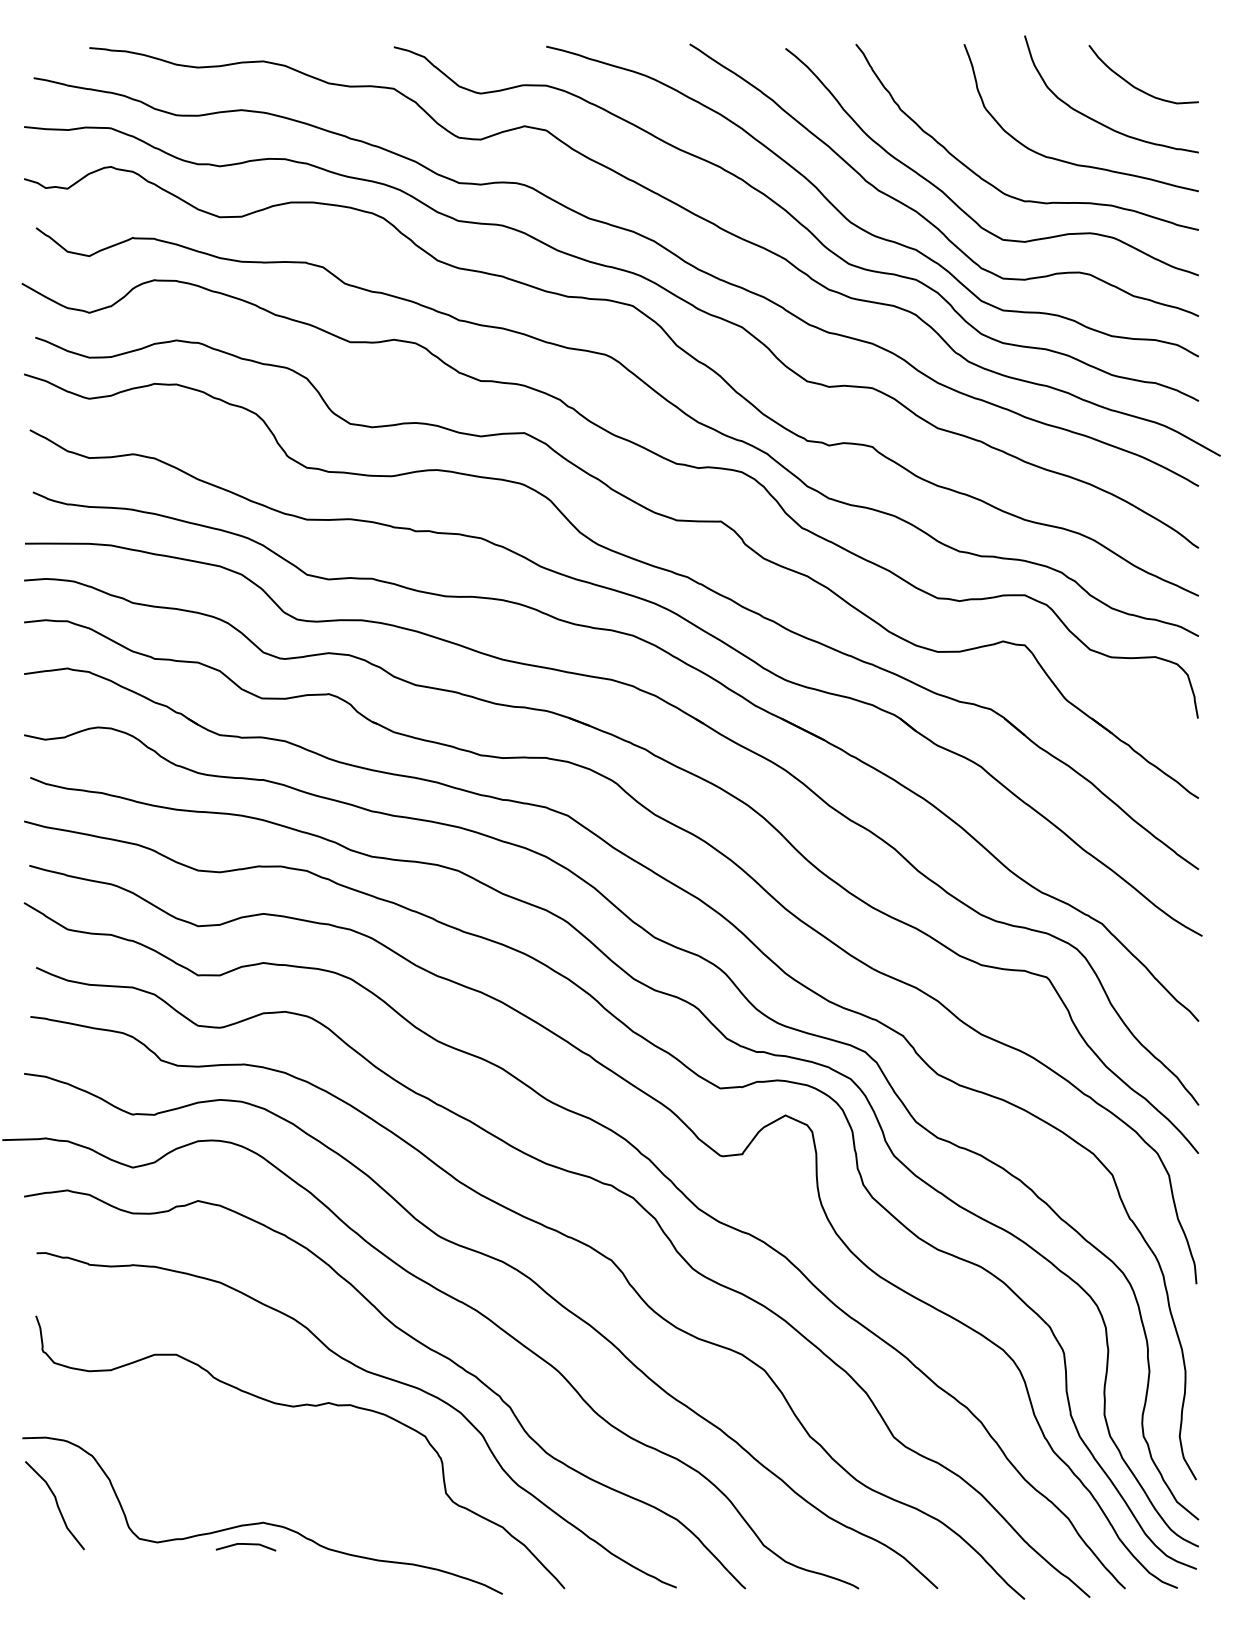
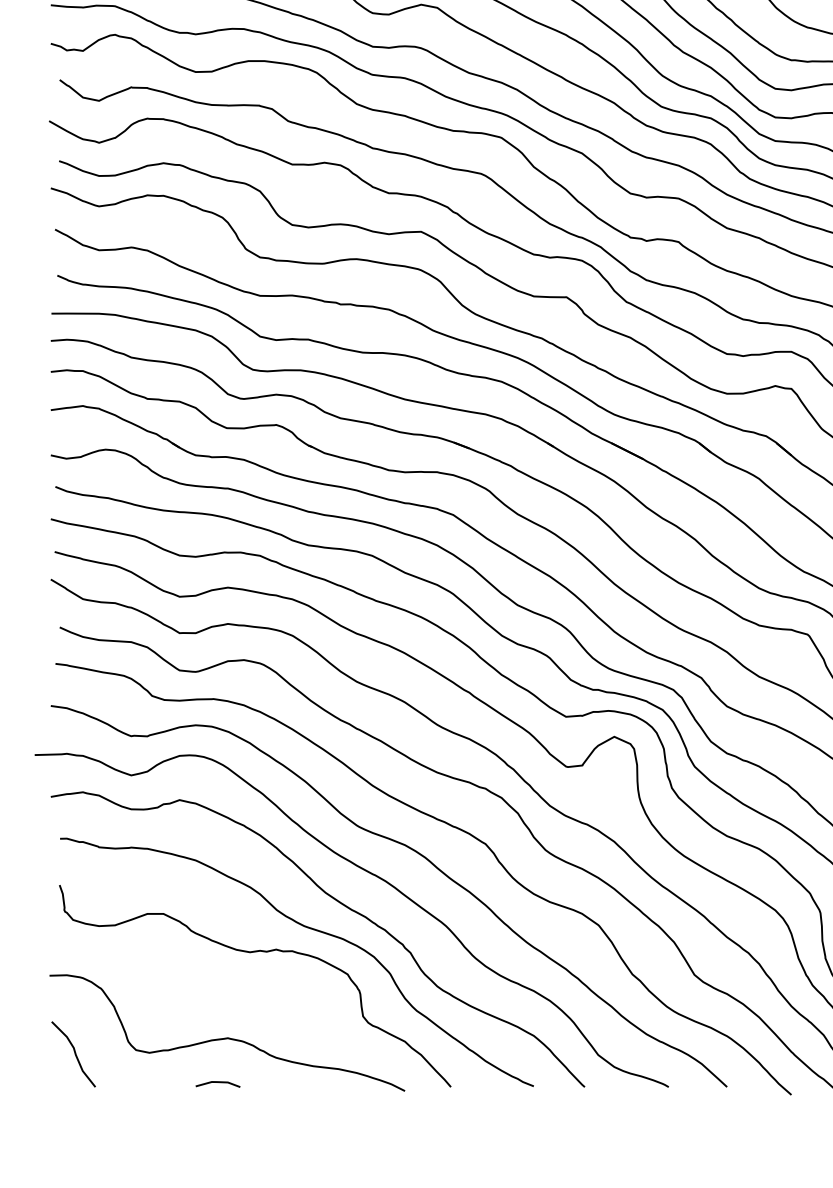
curve: (56, 1505) -> (74, 1054), moved
line: (245, 1544) -> (217, 1082), moved

